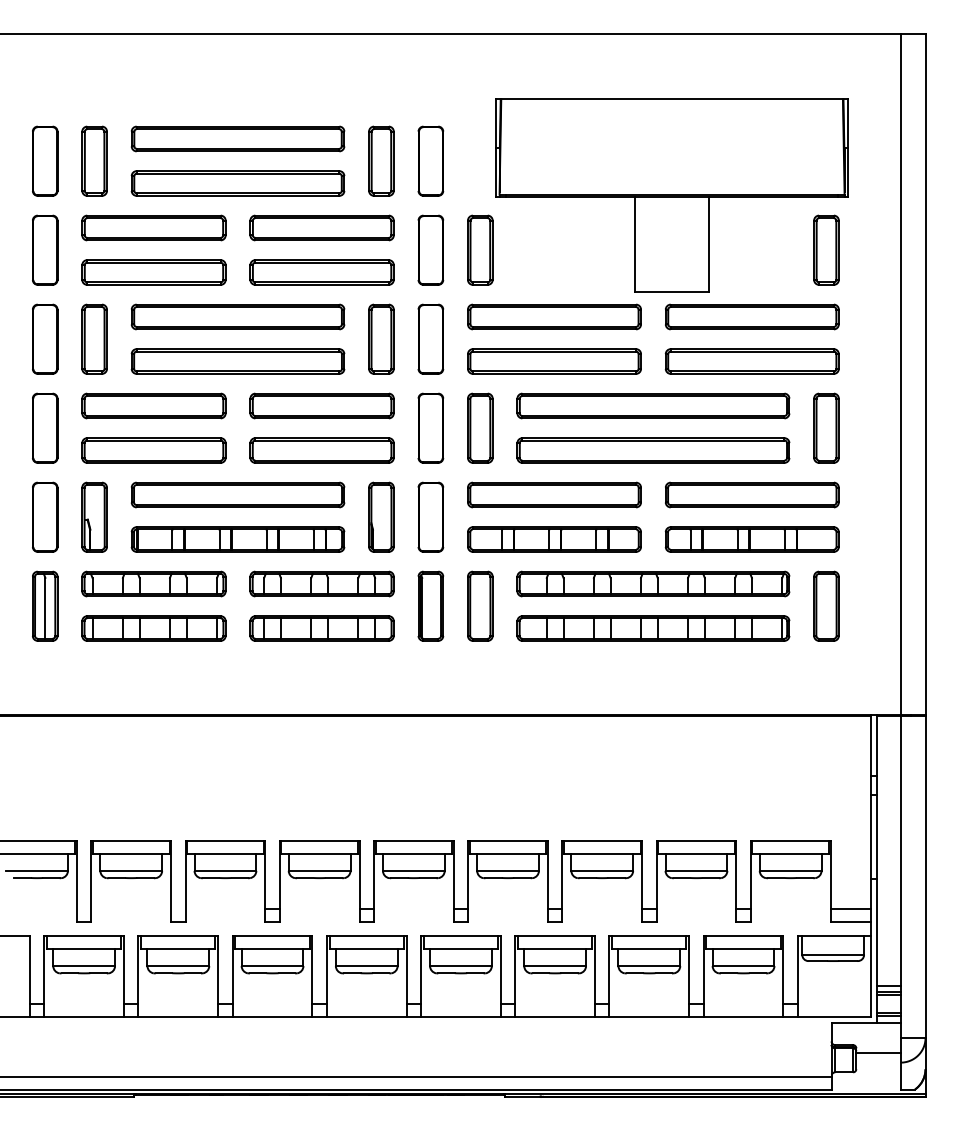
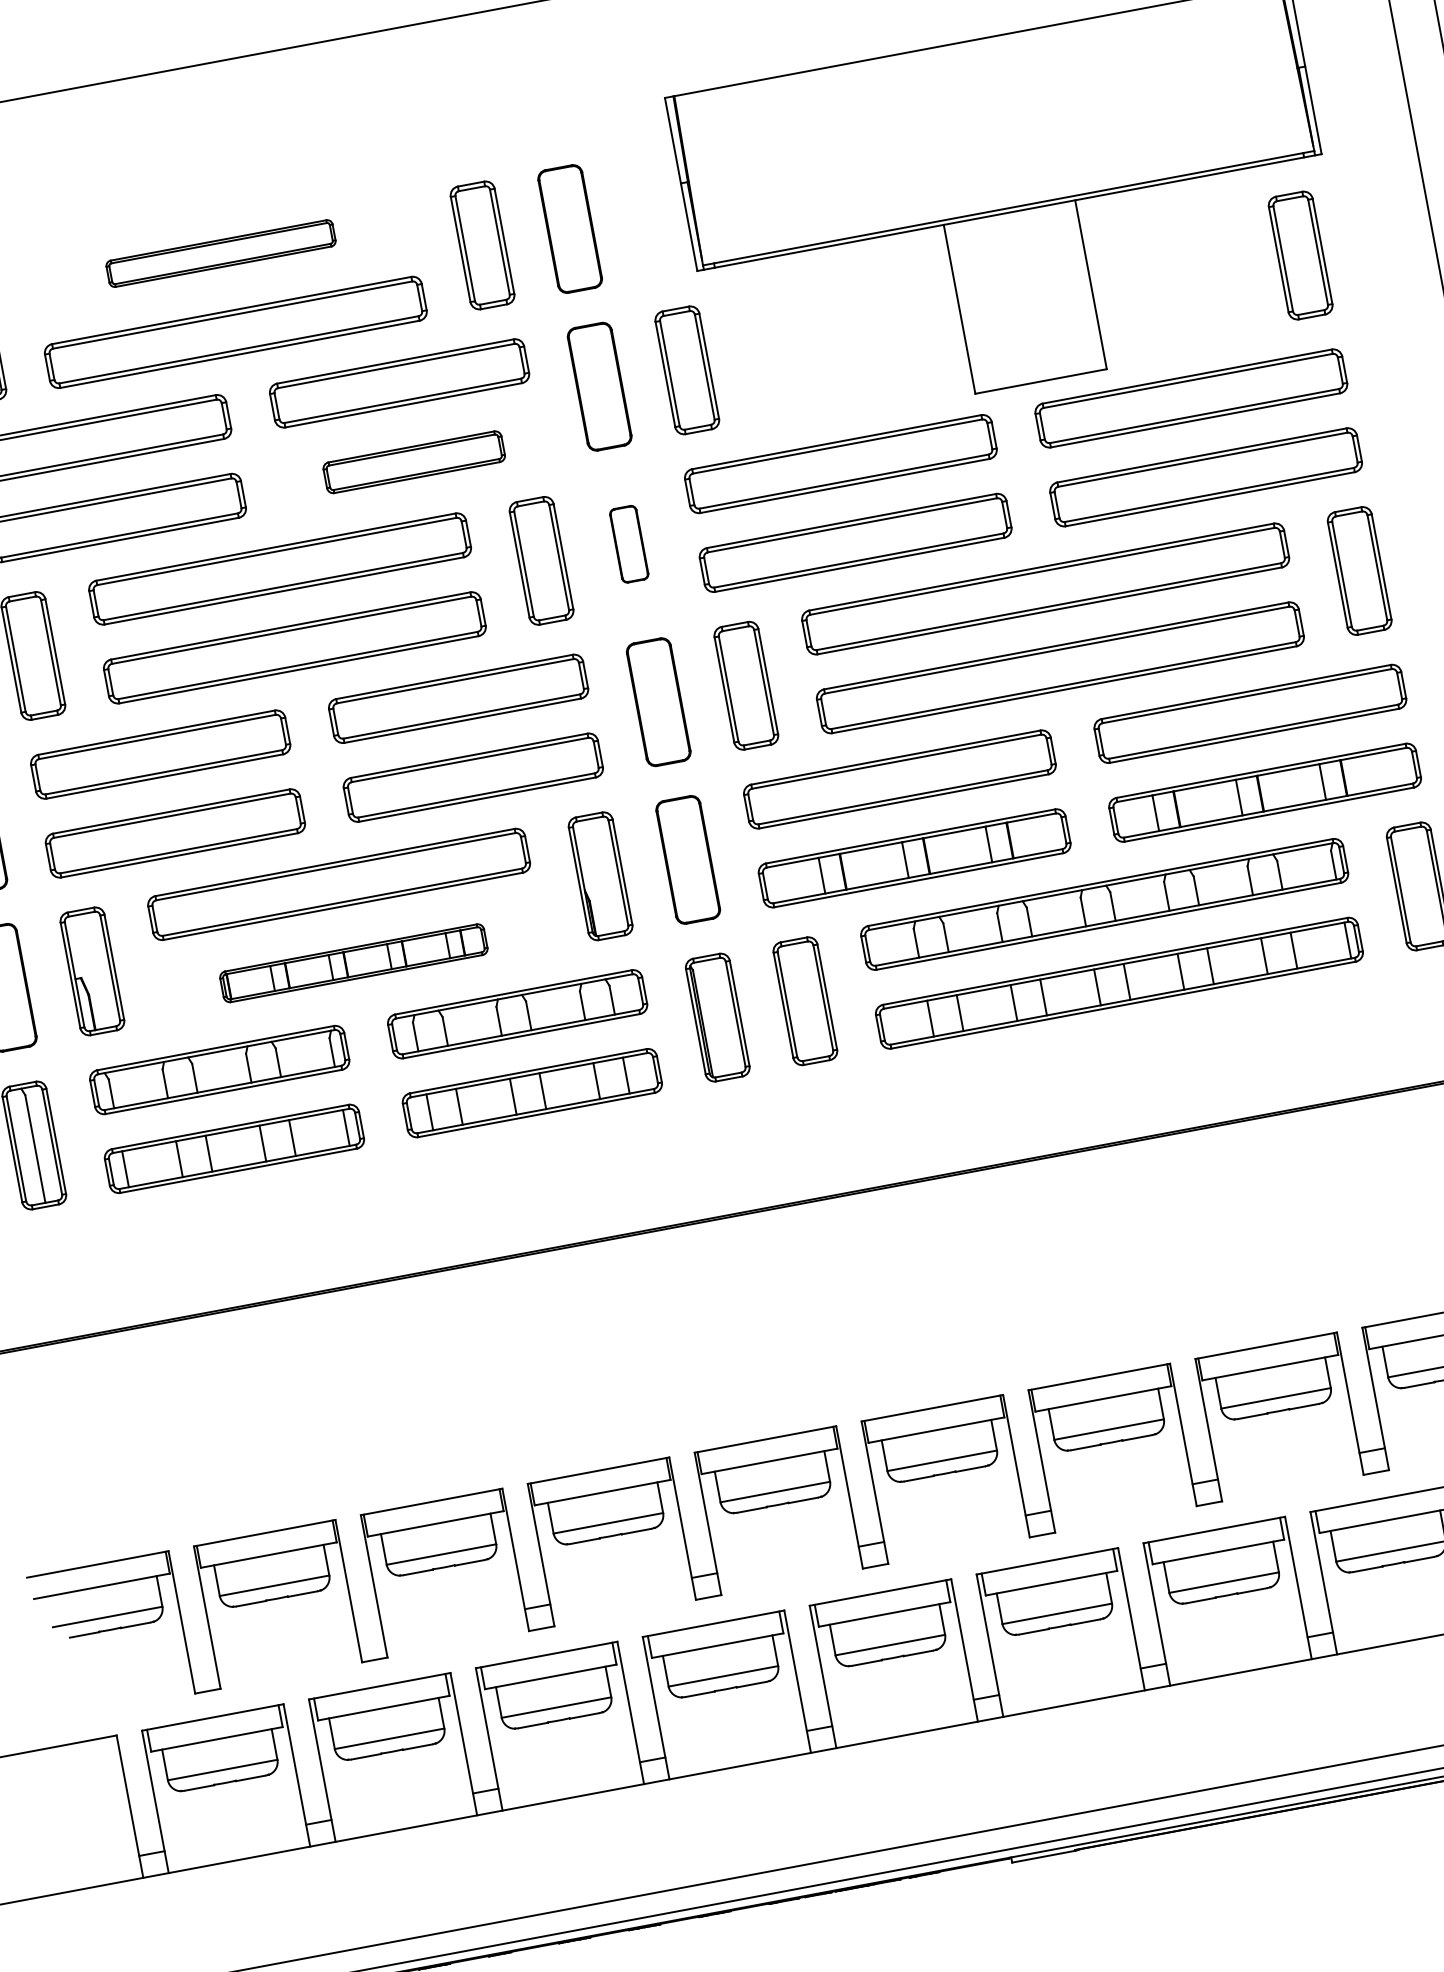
part: (237, 138) -> (219, 252), size x0.6
part: (321, 272) -> (413, 462), size x0.7
part: (430, 338) -> (628, 543), size x0.6
part: (237, 539) -> (352, 963), size x0.7

